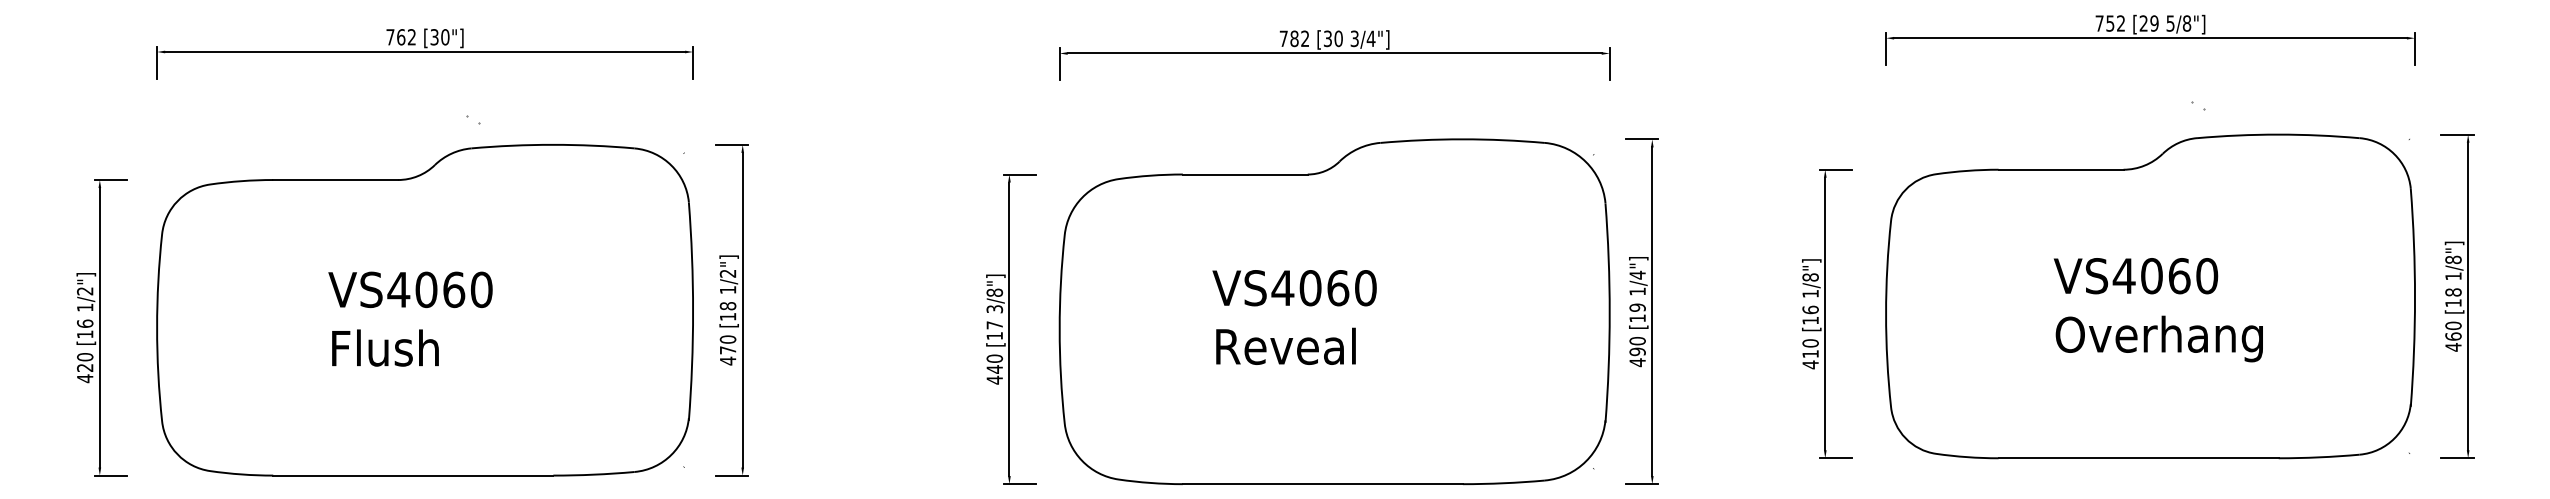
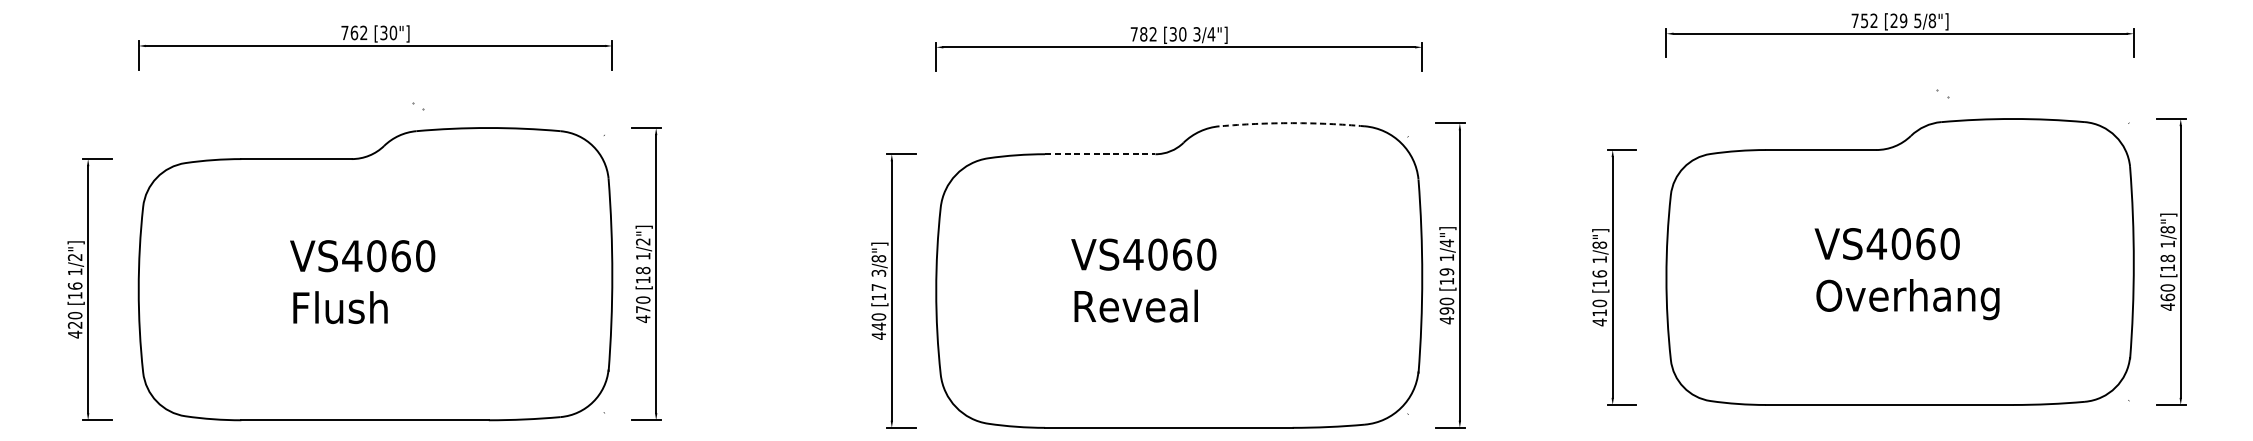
arc: (1462, 139) -> (1292, 123), solid -> dashed
line: (1245, 174) -> (1100, 154), solid -> dashed

